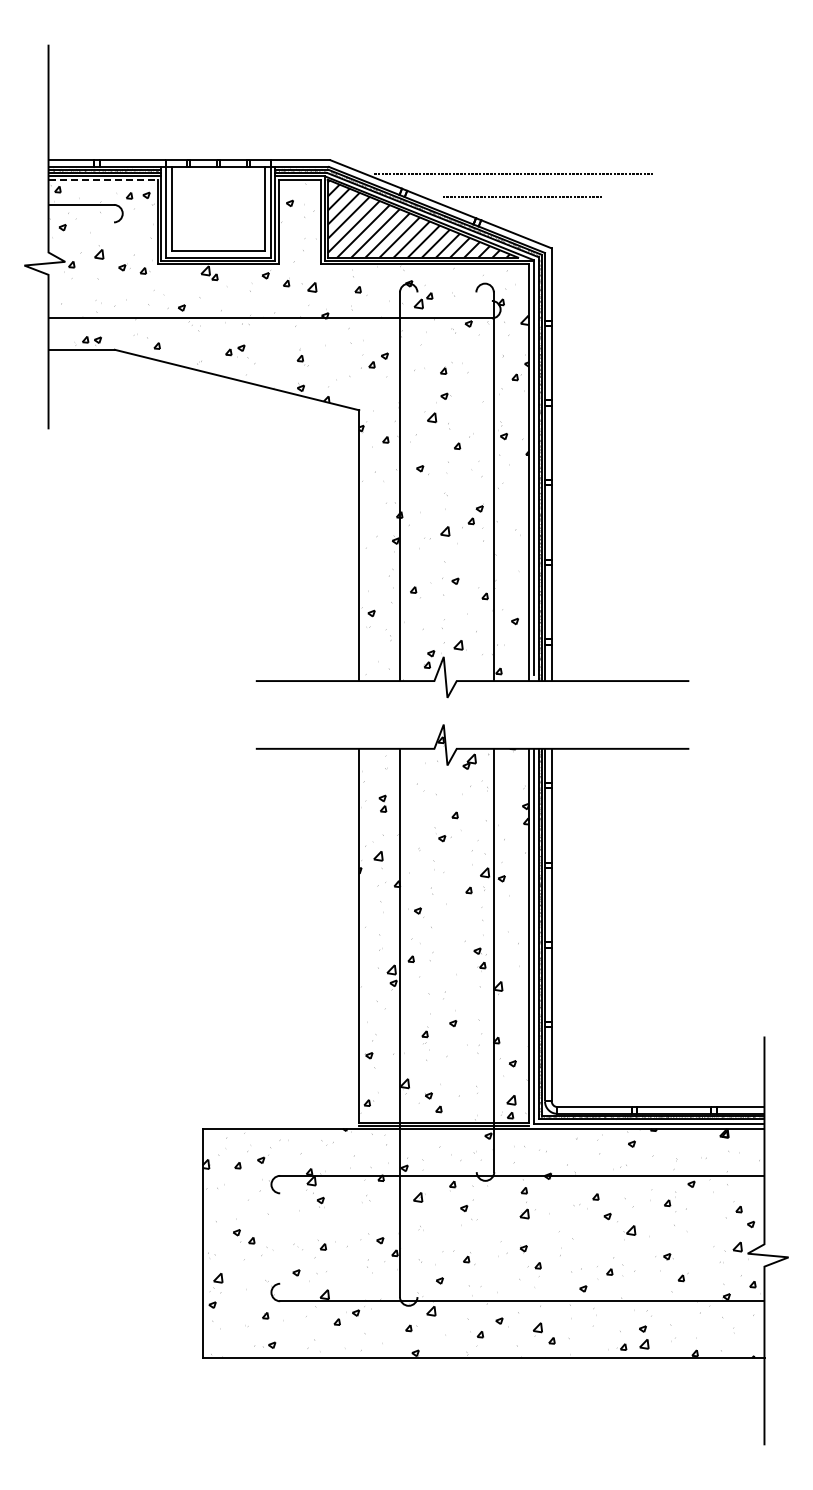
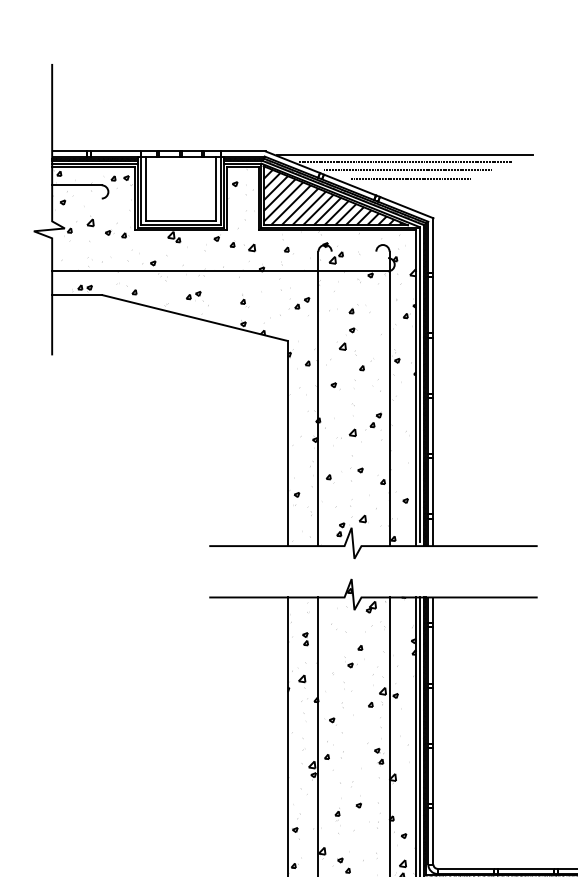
line: (513, 164) -> (404, 154), added
line: (103, 180) -> (93, 166), dashed -> solid
line: (517, 184) -> (407, 169), added

